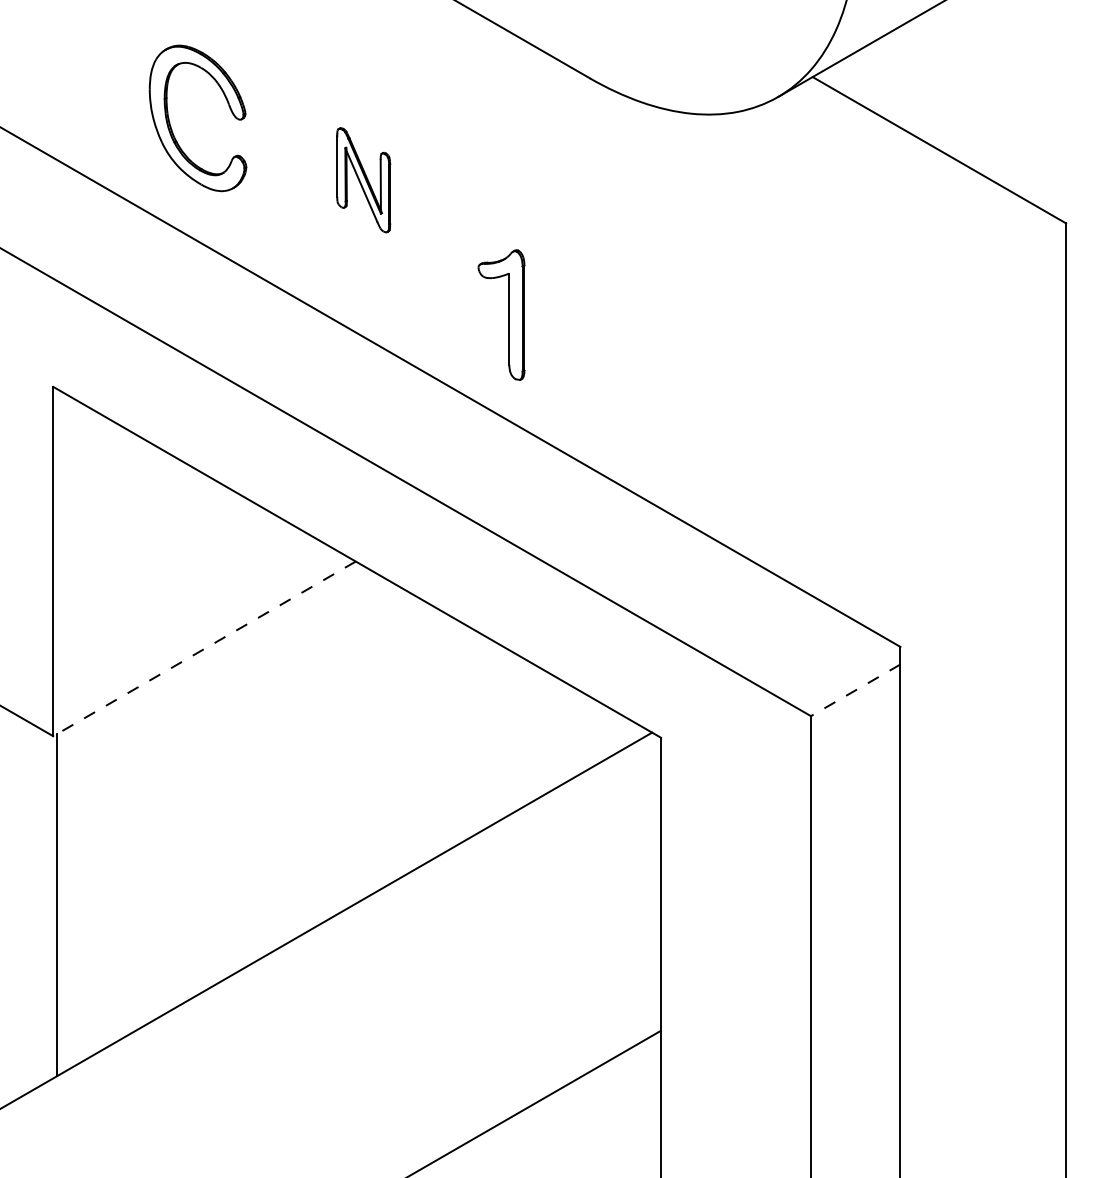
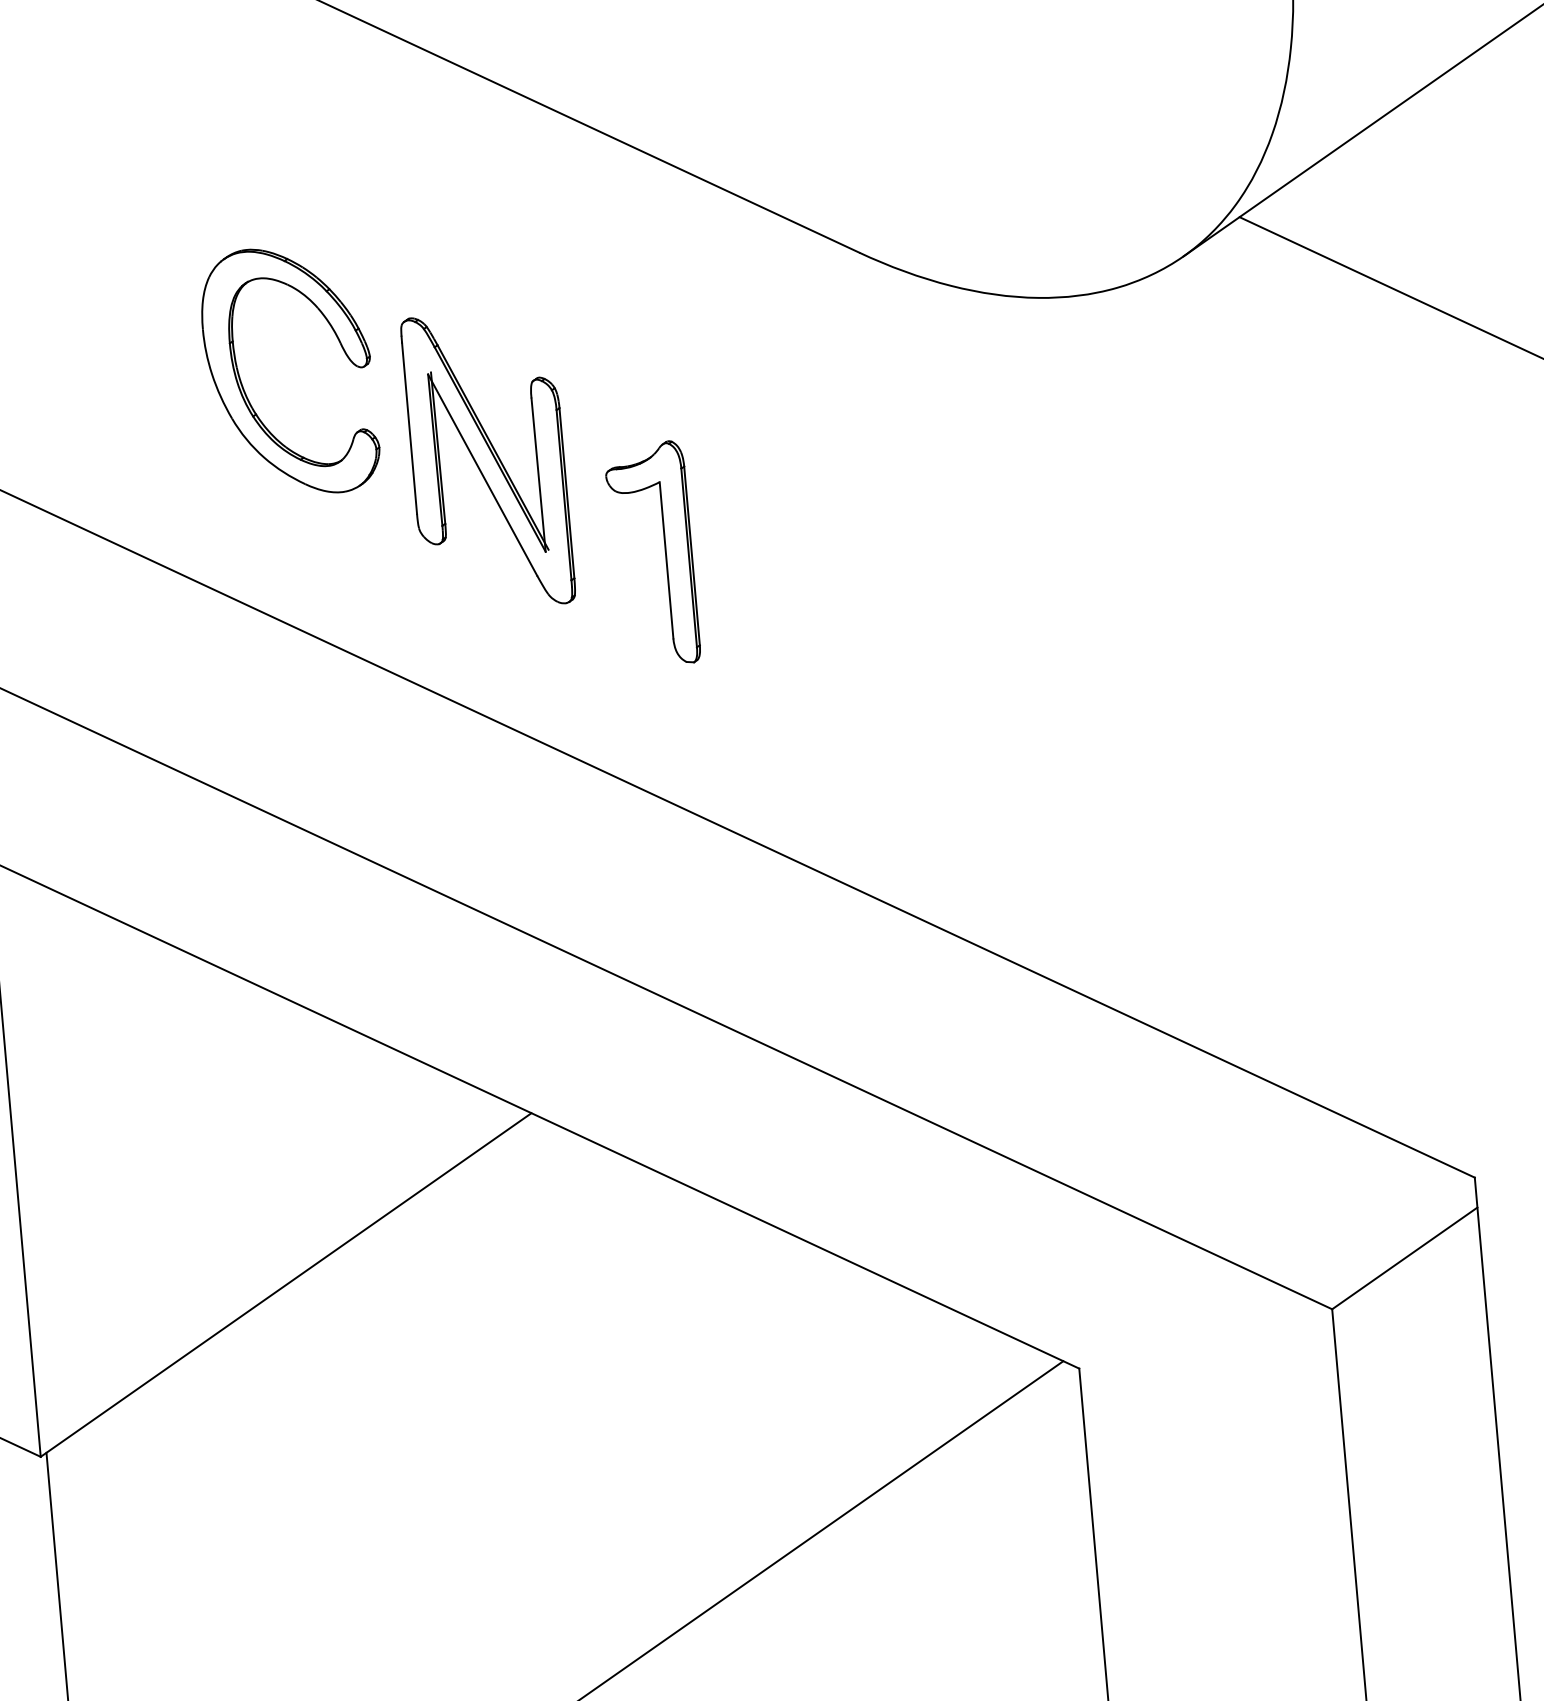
part: (171, 126) -> (245, 389), moved
part: (363, 179) -> (487, 459), size x1.67
part: (508, 314) -> (664, 552), moved
line: (204, 648) -> (285, 1284), dashed -> solid
line: (855, 690) -> (1404, 1258), dashed -> solid

